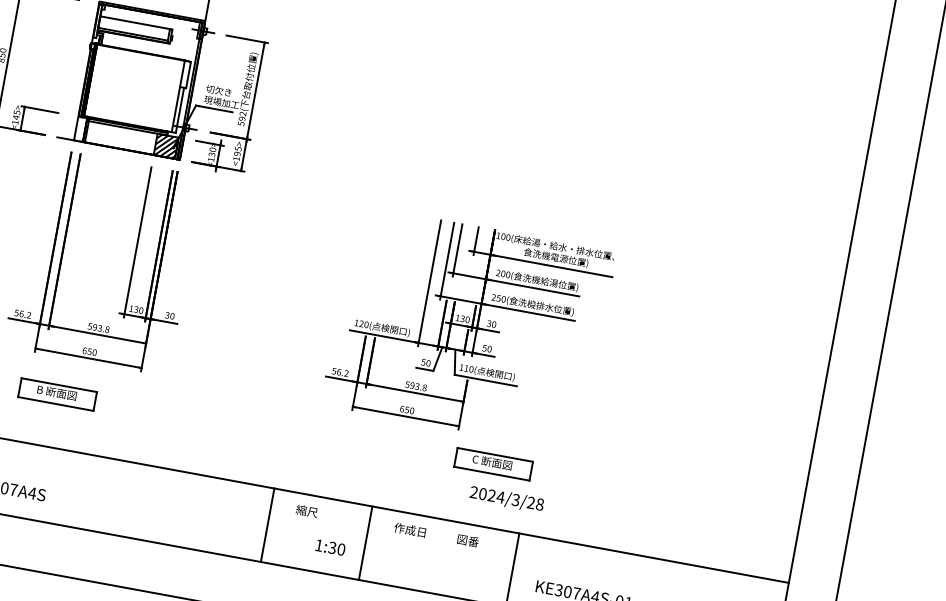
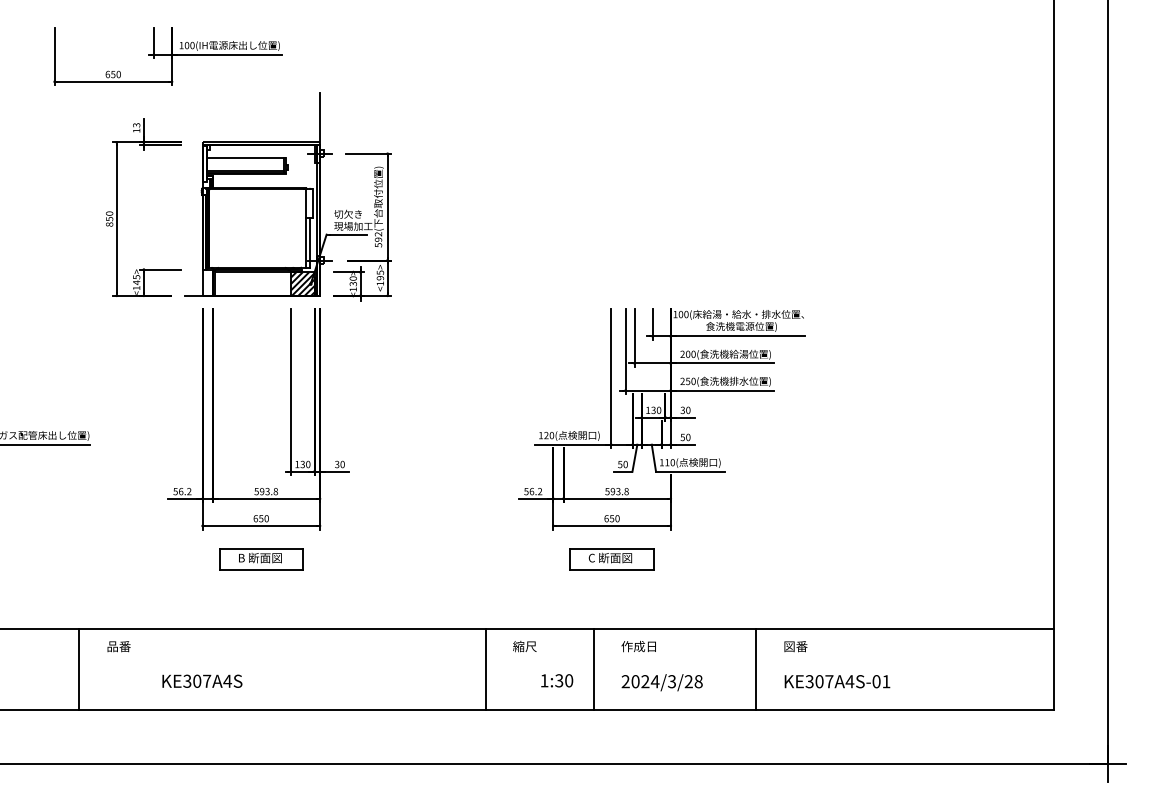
part: (57, 394) -> (261, 559), moved
part: (493, 463) -> (611, 559), moved
text: (506, 499) -> (661, 682), moved
text: (467, 540) -> (795, 646), moved

